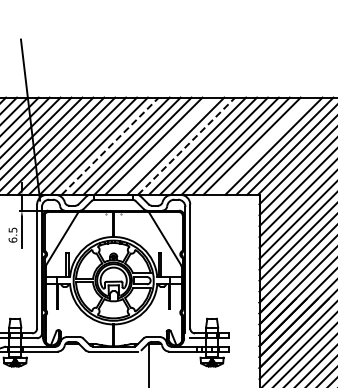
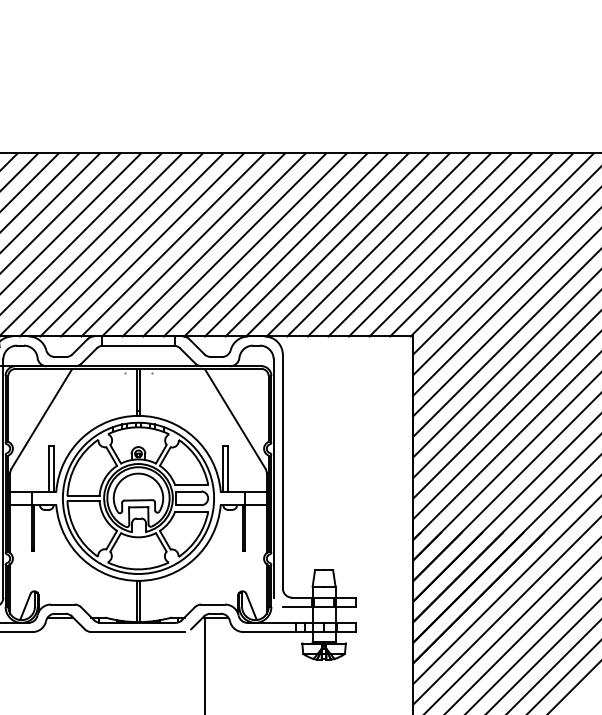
line: (164, 145) -> (234, 243), added
line: (262, 145) -> (419, 243), added
line: (110, 146) -> (132, 245), dashed -> solid
line: (186, 146) -> (275, 245), dashed -> solid

